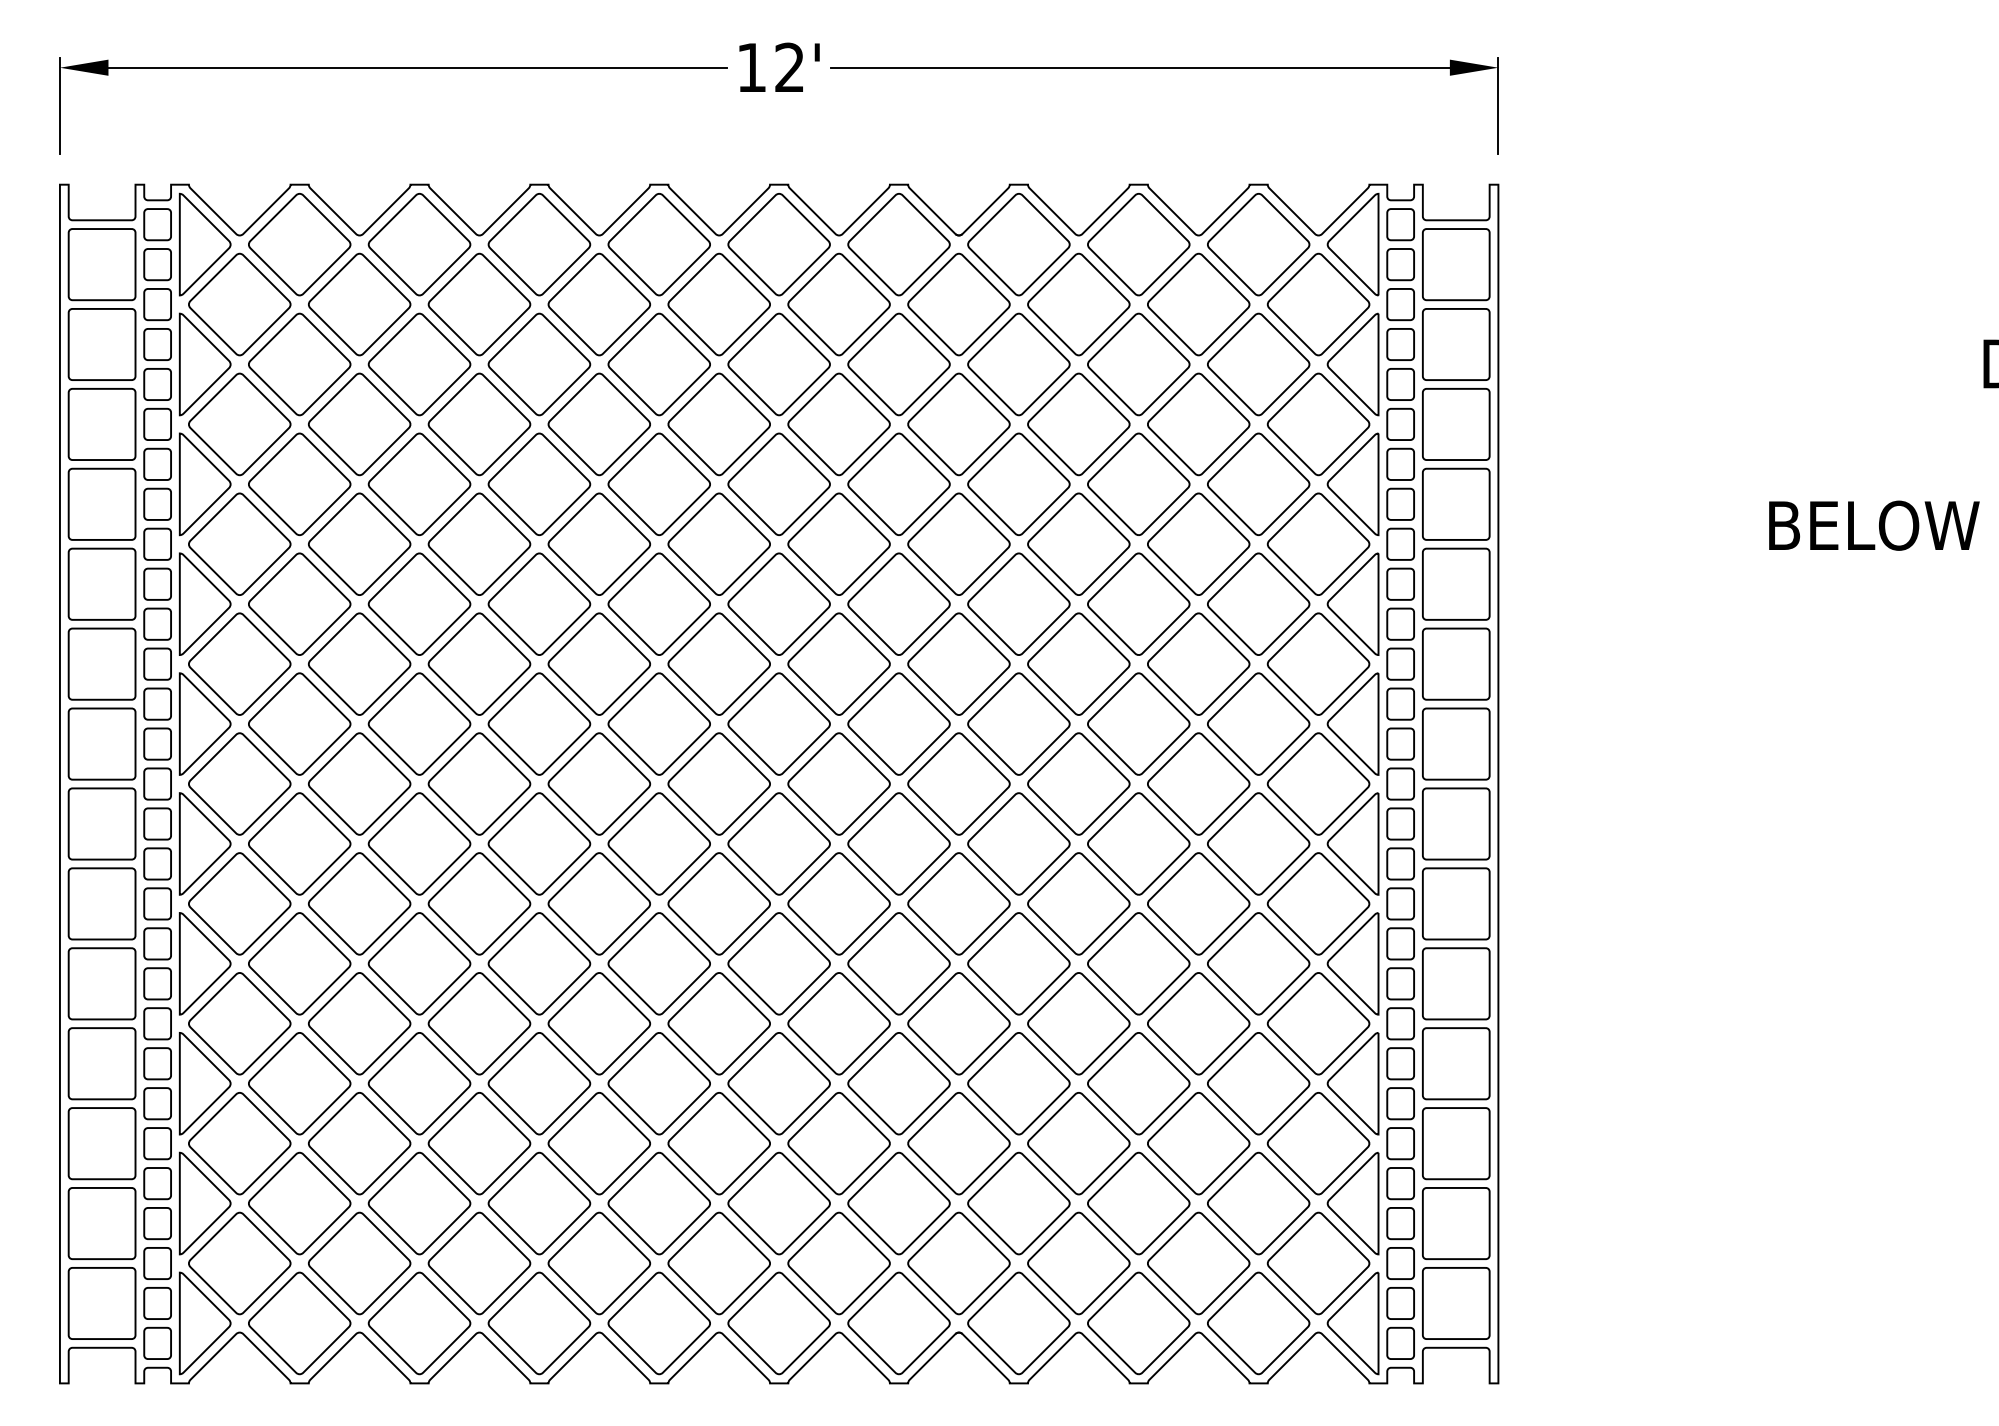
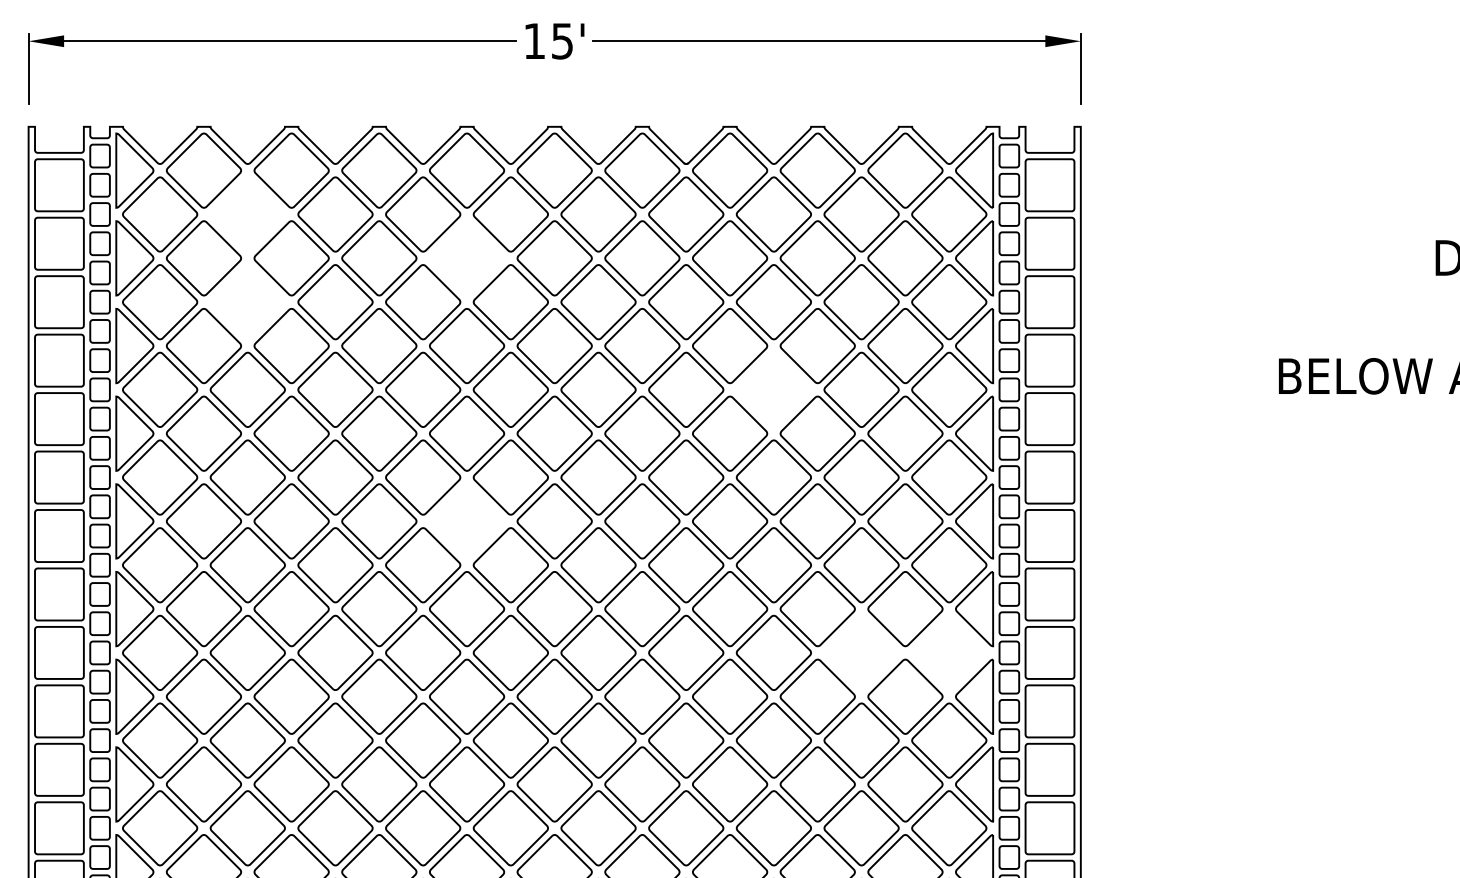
text: (789, 67) -> (562, 41), 12' -> 15'
part: (359, 304) -> (247, 214), removed
part: (658, 364) -> (466, 258), removed
part: (359, 424) -> (247, 302), removed
part: (1078, 543) -> (773, 389), removed
part: (658, 723) -> (466, 520), removed
part: (1198, 903) -> (861, 652), removed
part: (1318, 903) -> (949, 652), removed

